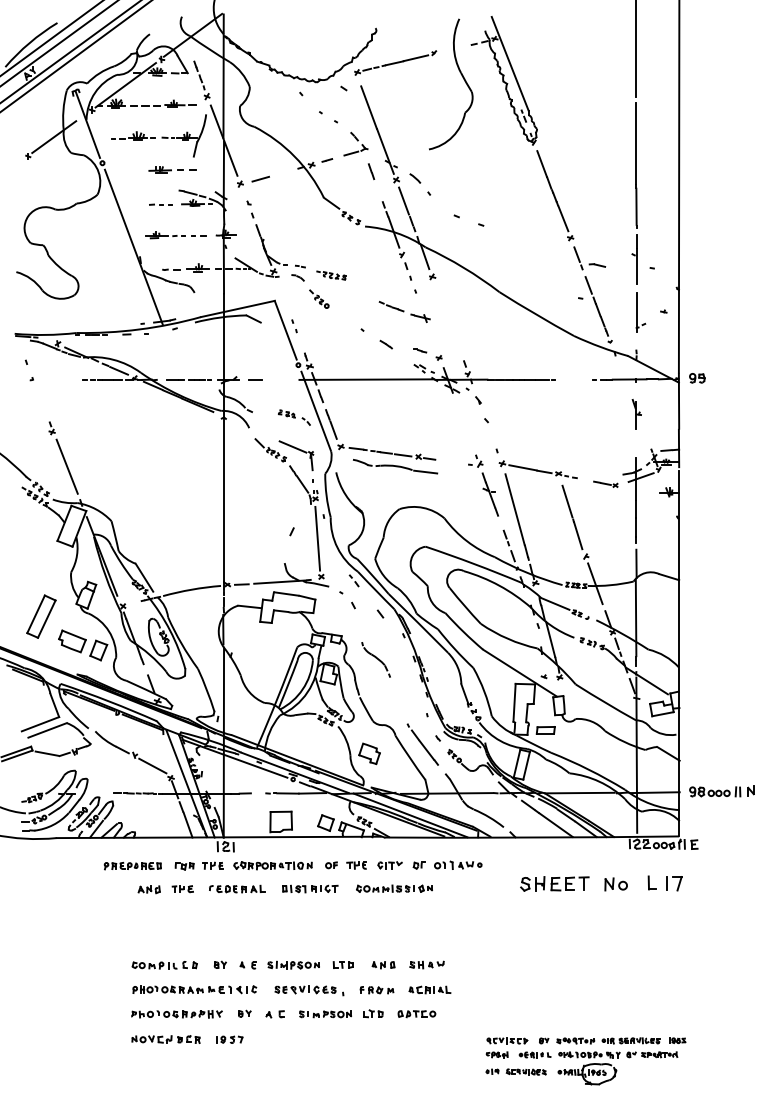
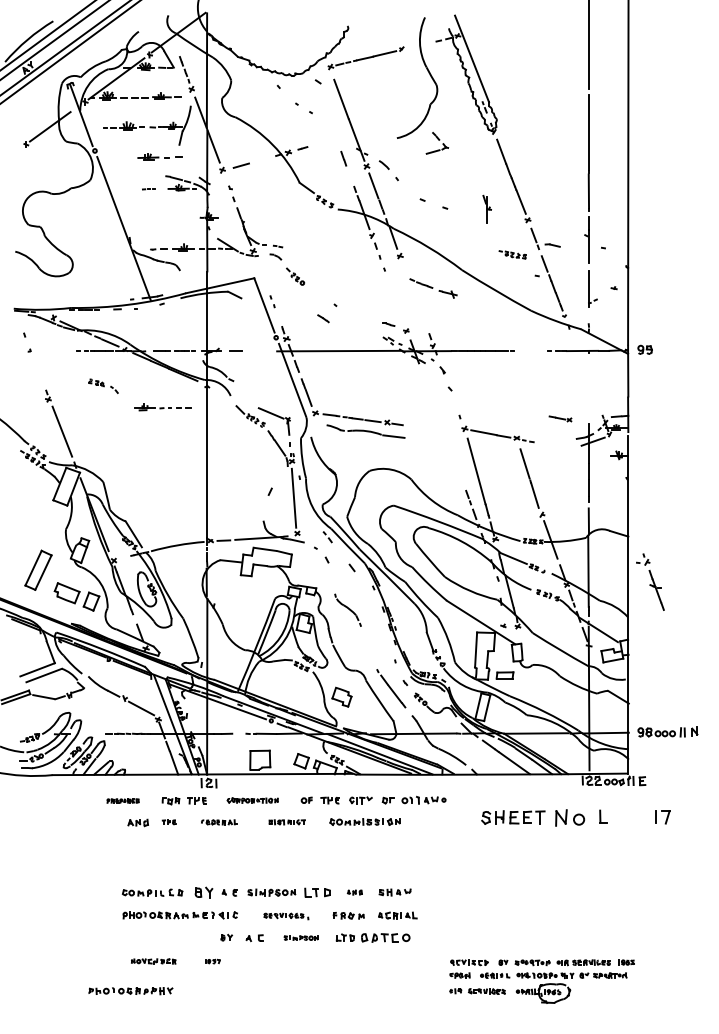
part: (356, 144) -> (437, 143), moved
part: (160, 204) -> (148, 189), size x0.6
part: (175, 235) -> (162, 407), moved
part: (331, 275) -> (512, 254), moved
part: (404, 311) -> (433, 288), moved
line: (386, 344) -> (323, 318), moved
part: (636, 413) -> (486, 208), moved
part: (294, 416) -> (103, 385), moved
part: (605, 483) -> (560, 418), moved
part: (483, 484) -> (650, 581), moved
part: (132, 865) -> (122, 800), size x0.6
part: (272, 865) -> (252, 800), size x0.7
part: (615, 883) -> (569, 817), size x1.4
part: (673, 883) -> (662, 817), moved
part: (183, 888) -> (169, 821), size x0.7
part: (237, 889) -> (219, 822), size x0.7
part: (310, 889) -> (287, 822), size x0.7
part: (219, 964) -> (203, 892), size x1.6
part: (343, 964) -> (317, 892), size x1.4
part: (383, 964) -> (354, 892), size x0.7
part: (309, 990) -> (286, 916), size x0.7
part: (324, 1013) -> (300, 937), size x0.7
part: (416, 1013) -> (385, 937), size x1.4
part: (176, 1014) -> (130, 991), moved
part: (165, 1039) -> (153, 961), size x0.7
part: (229, 1039) -> (212, 961), size x0.6

